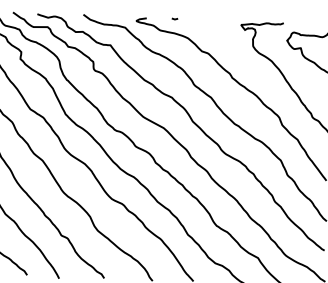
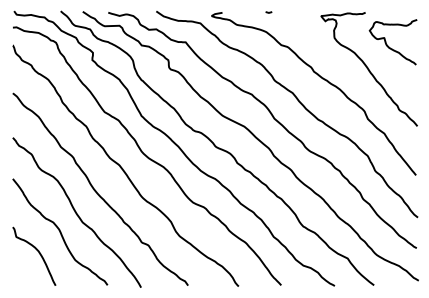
line: (174, 19) -> (268, 12), moved

